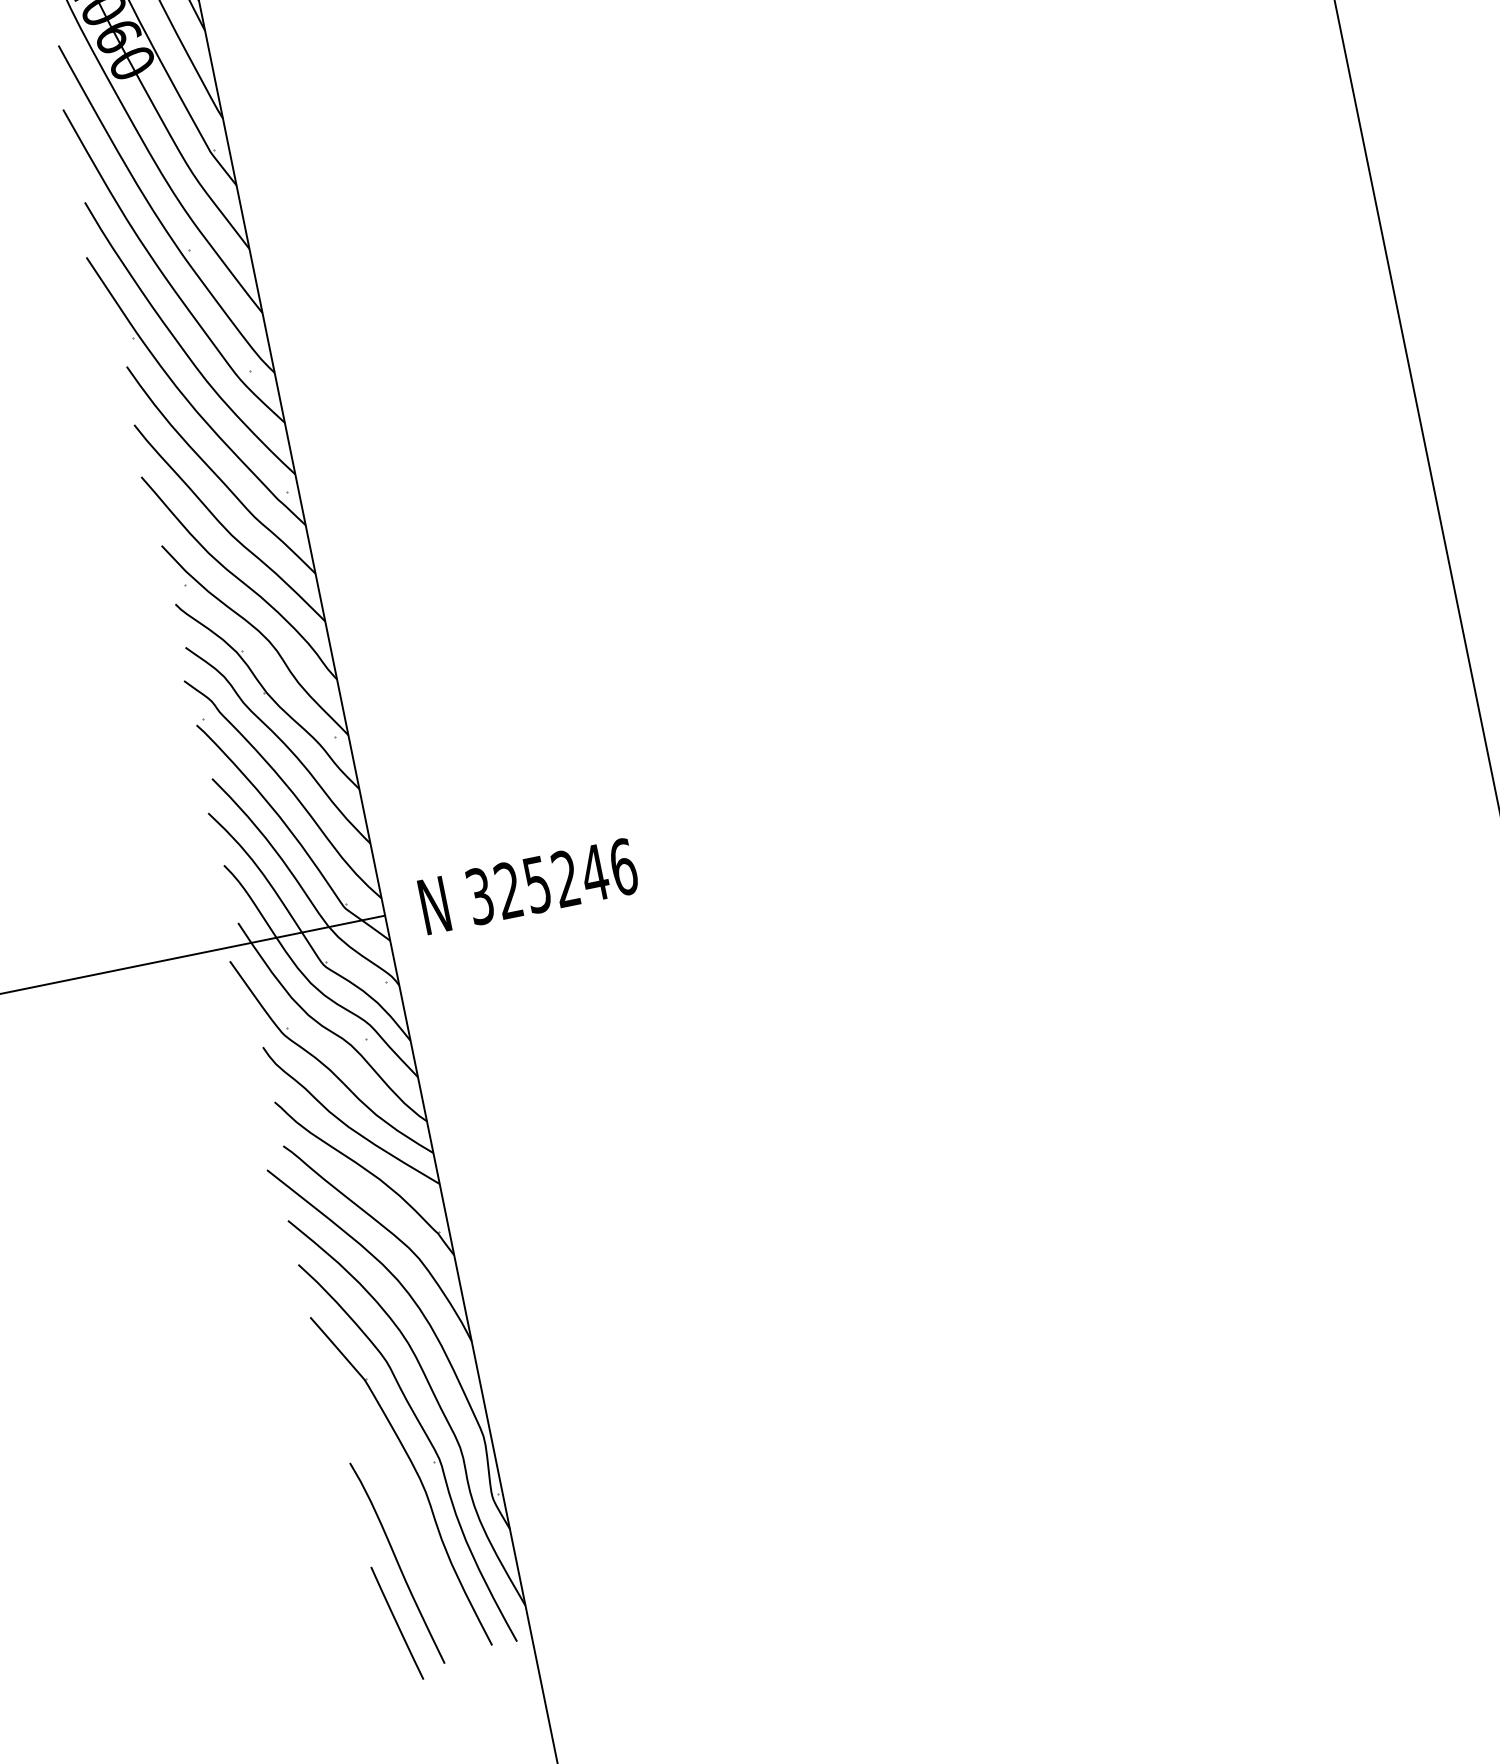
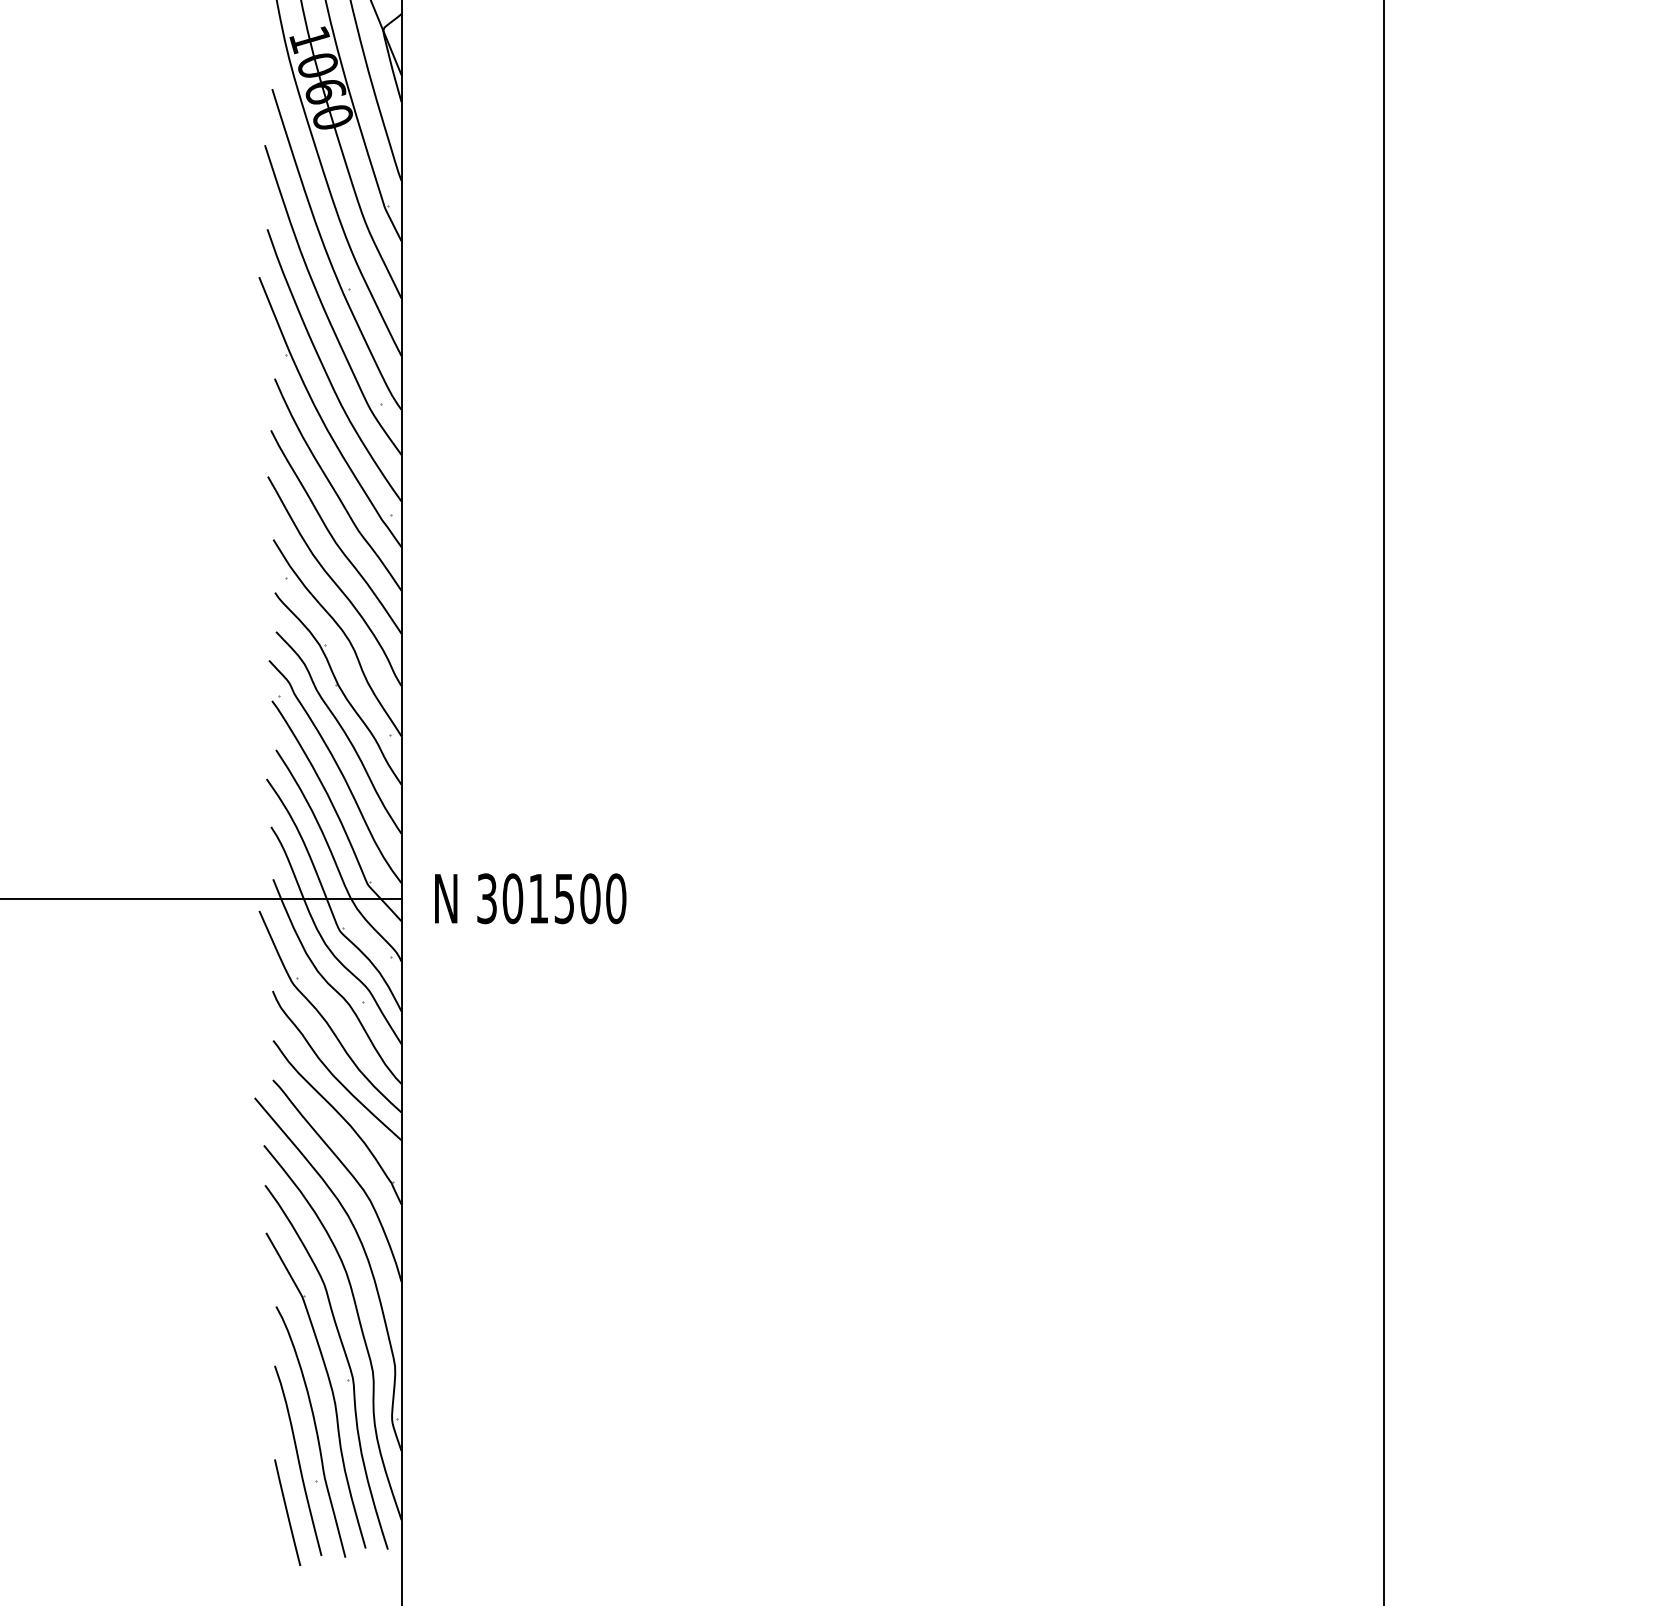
text: (566, 878) -> (564, 898), 325246 -> 301500
part: (404, 1527) -> (310, 1431), added

